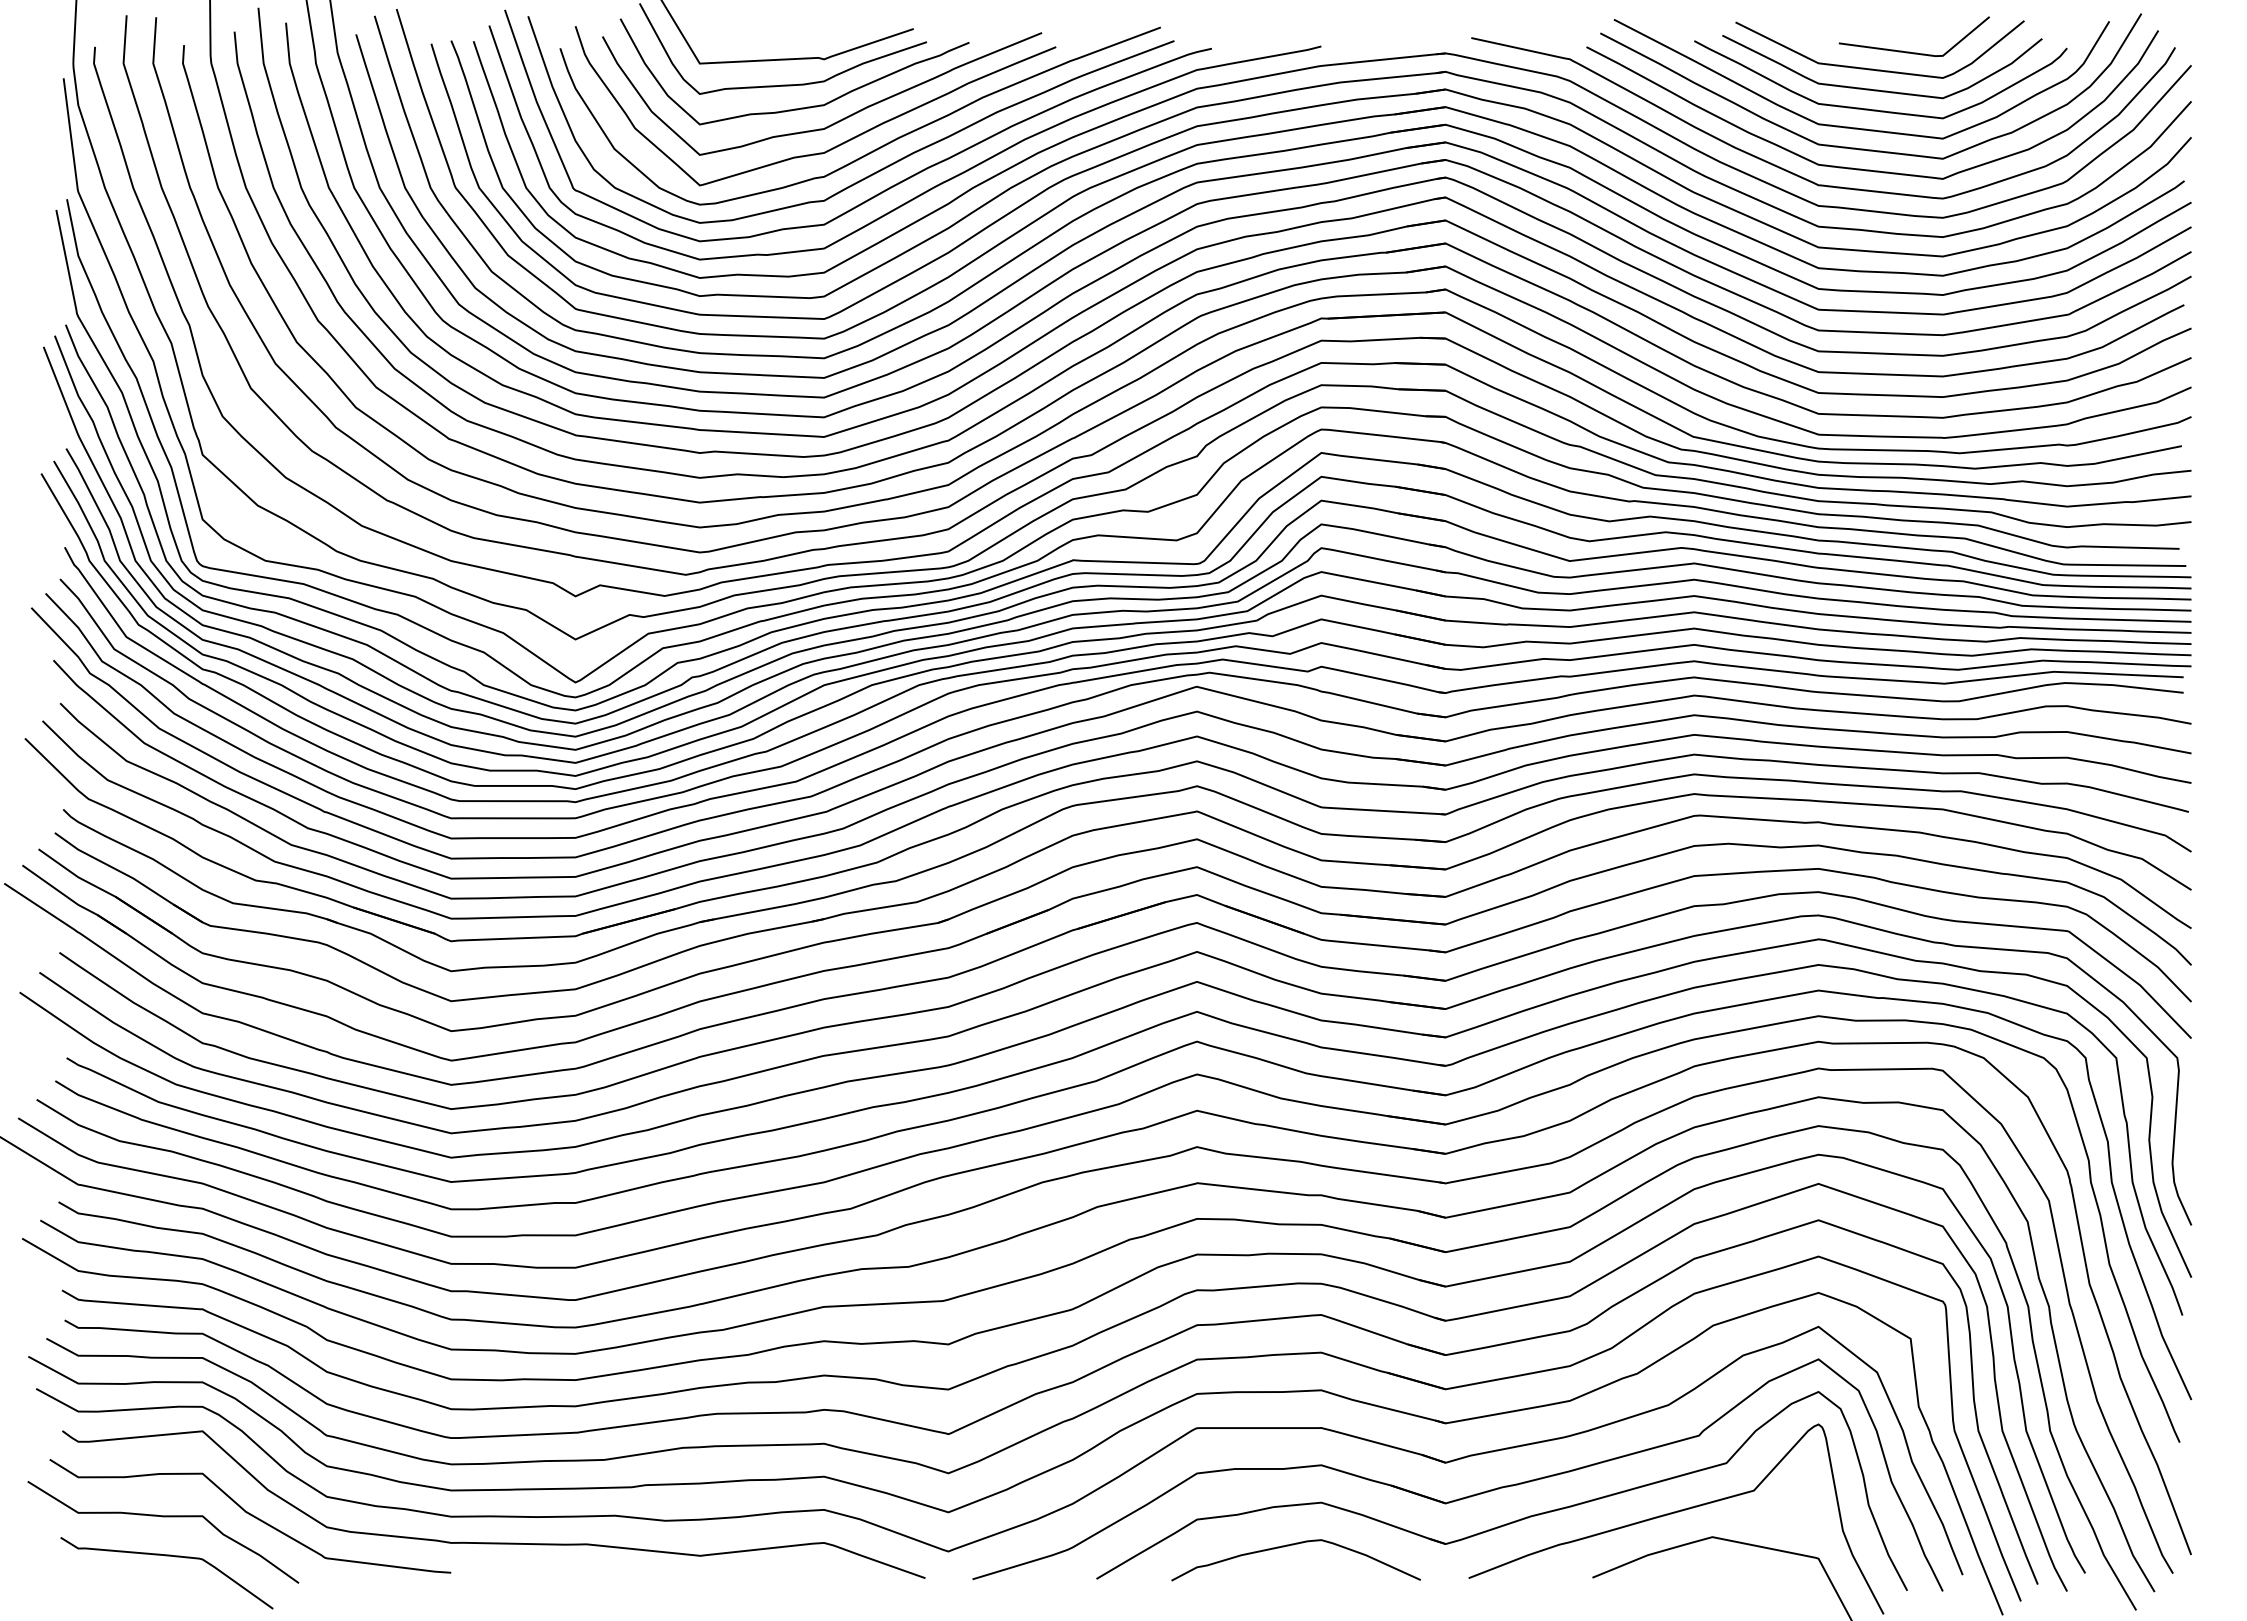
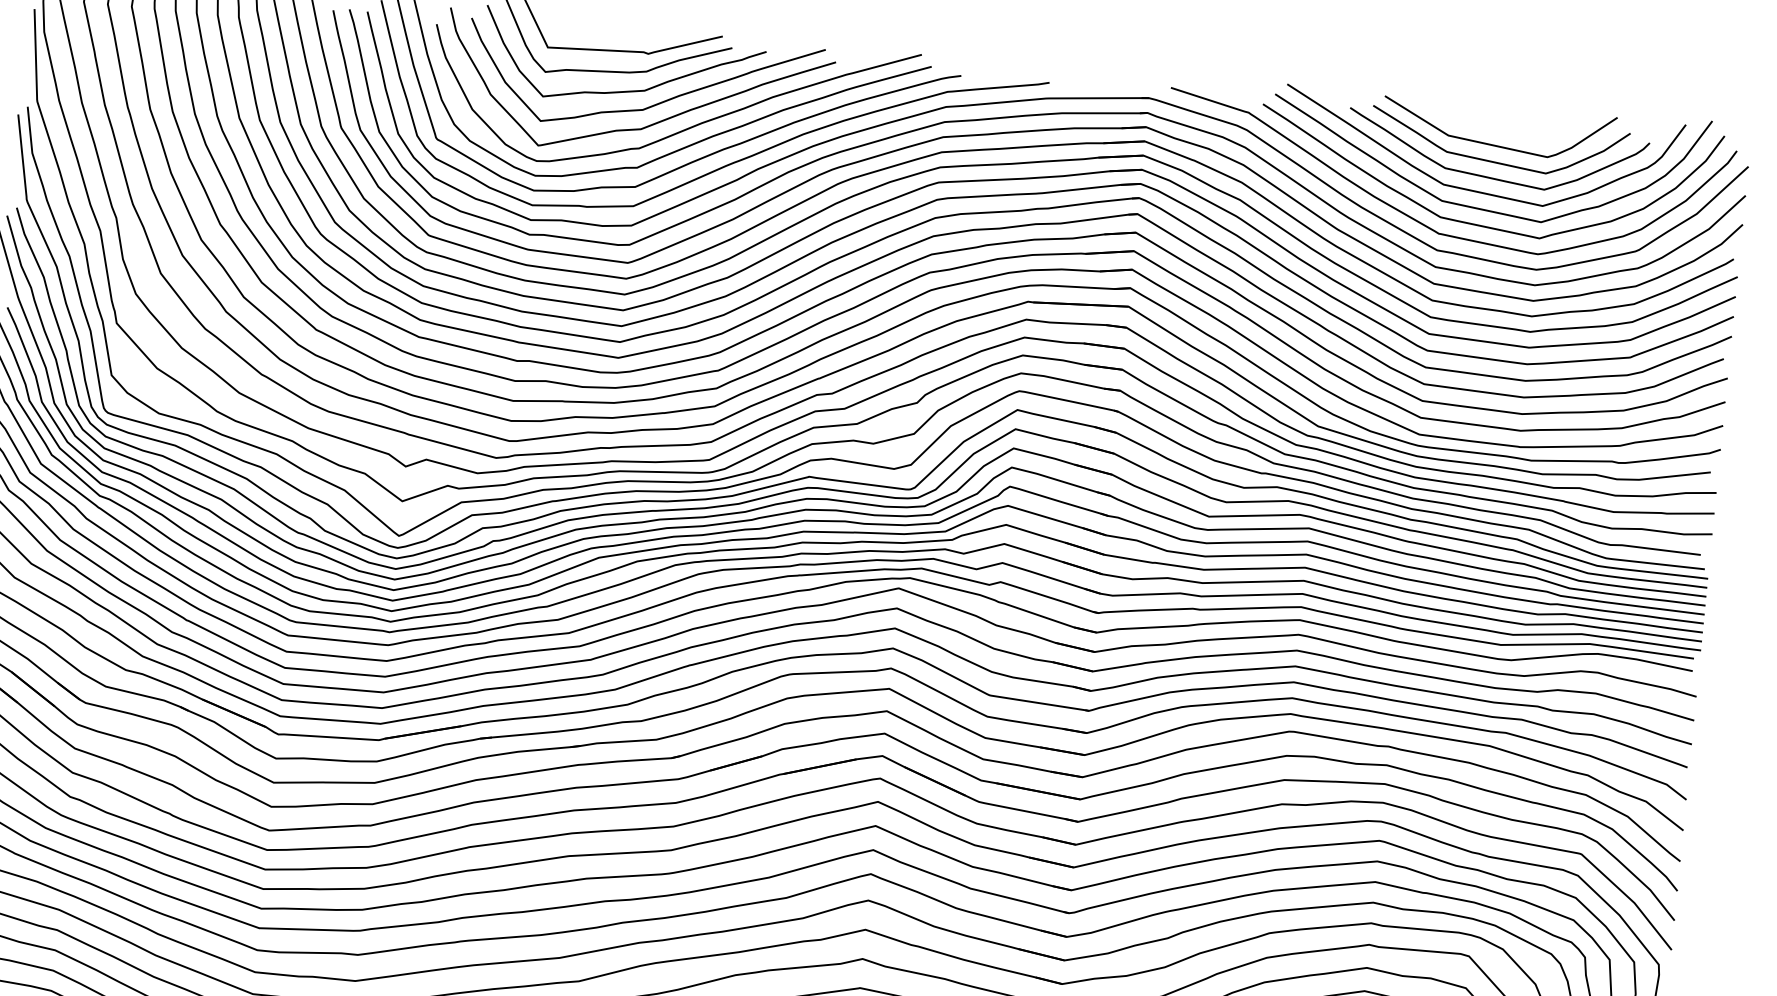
line: (1910, 51) -> (1523, 133), removed

